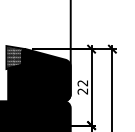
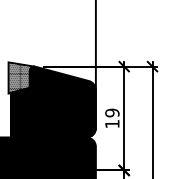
text: (82, 87) -> (111, 118), 22 -> 19

